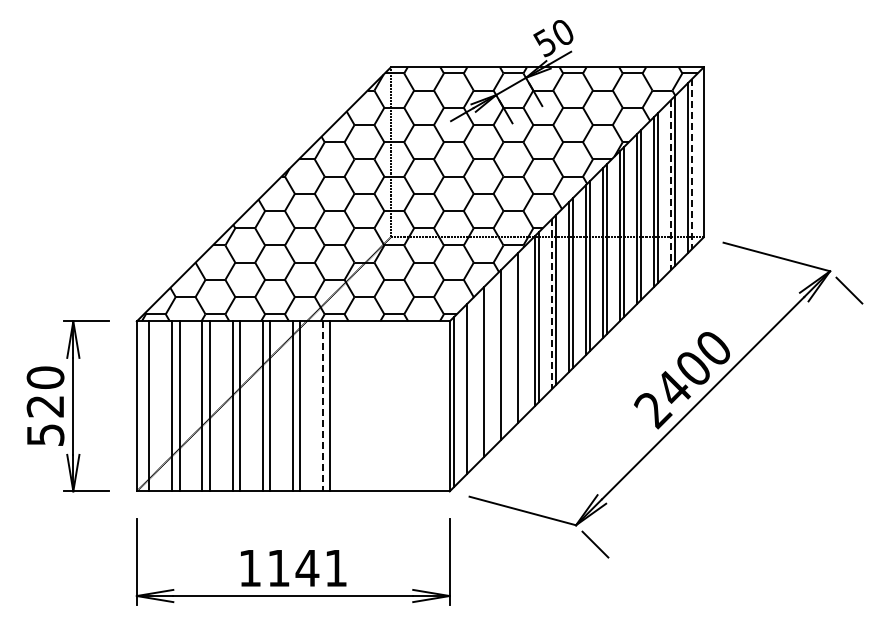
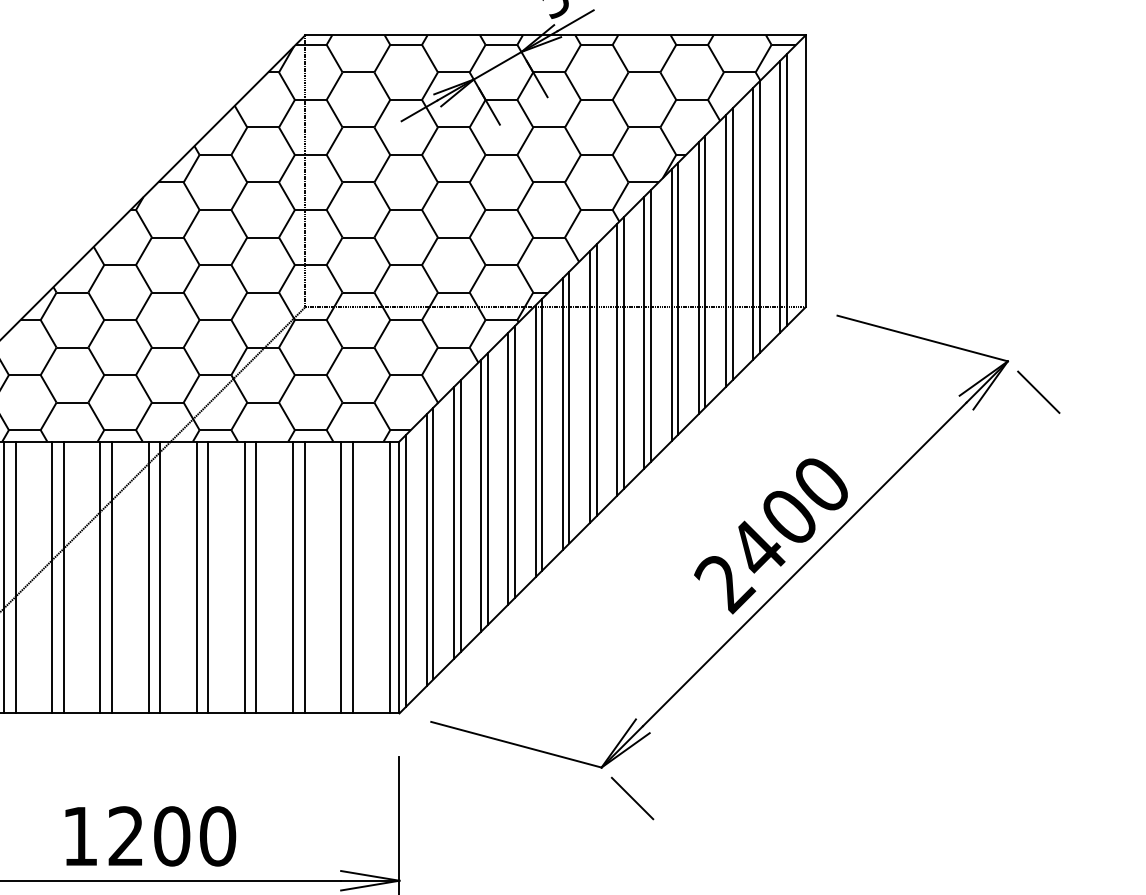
line: (692, 164) -> (787, 190), dashed -> solid
line: (670, 185) -> (752, 224), dashed -> solid
line: (551, 304) -> (562, 414), dashed -> solid
line: (521, 334) -> (514, 462), added
line: (504, 351) -> (487, 489), added
line: (487, 368) -> (459, 516), added
line: (470, 385) -> (432, 544), added
line: (322, 406) -> (196, 577), dashed -> solid
line: (353, 406) -> (245, 577), added
line: (360, 406) -> (256, 577), added
line: (383, 406) -> (293, 577), added
line: (390, 406) -> (304, 577), added
line: (413, 406) -> (341, 577), added
line: (420, 406) -> (352, 577), added
line: (443, 406) -> (389, 577), added
text: (307, 568) -> (172, 836), 1141 -> 1200

